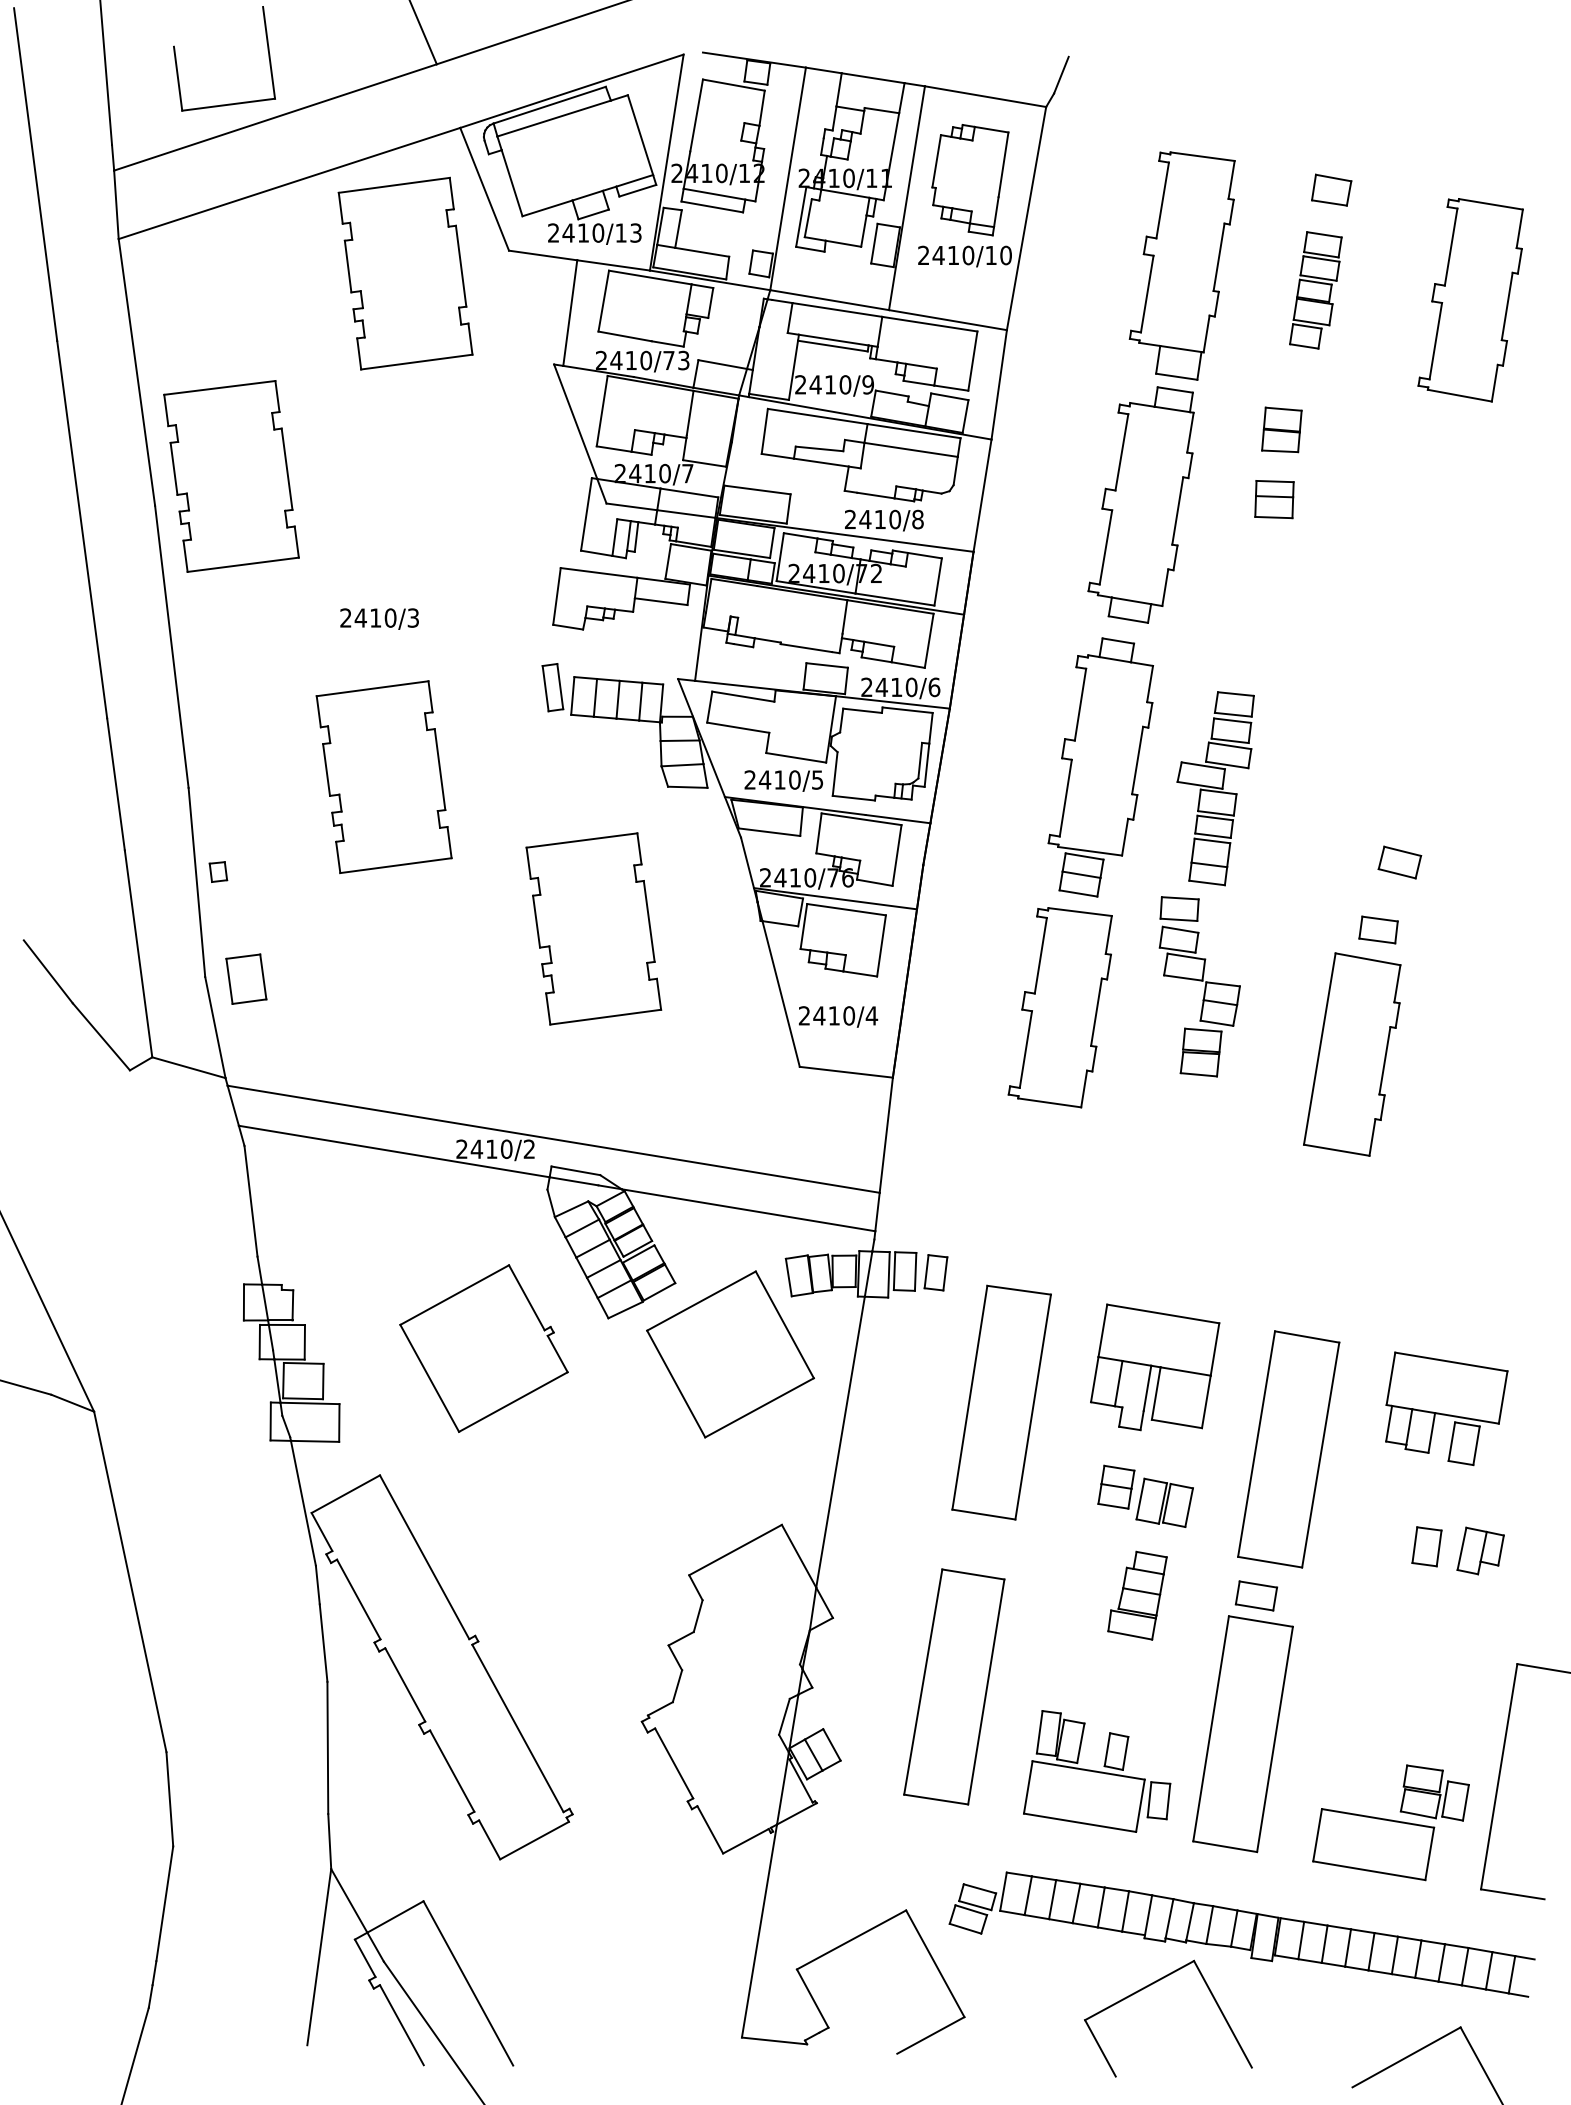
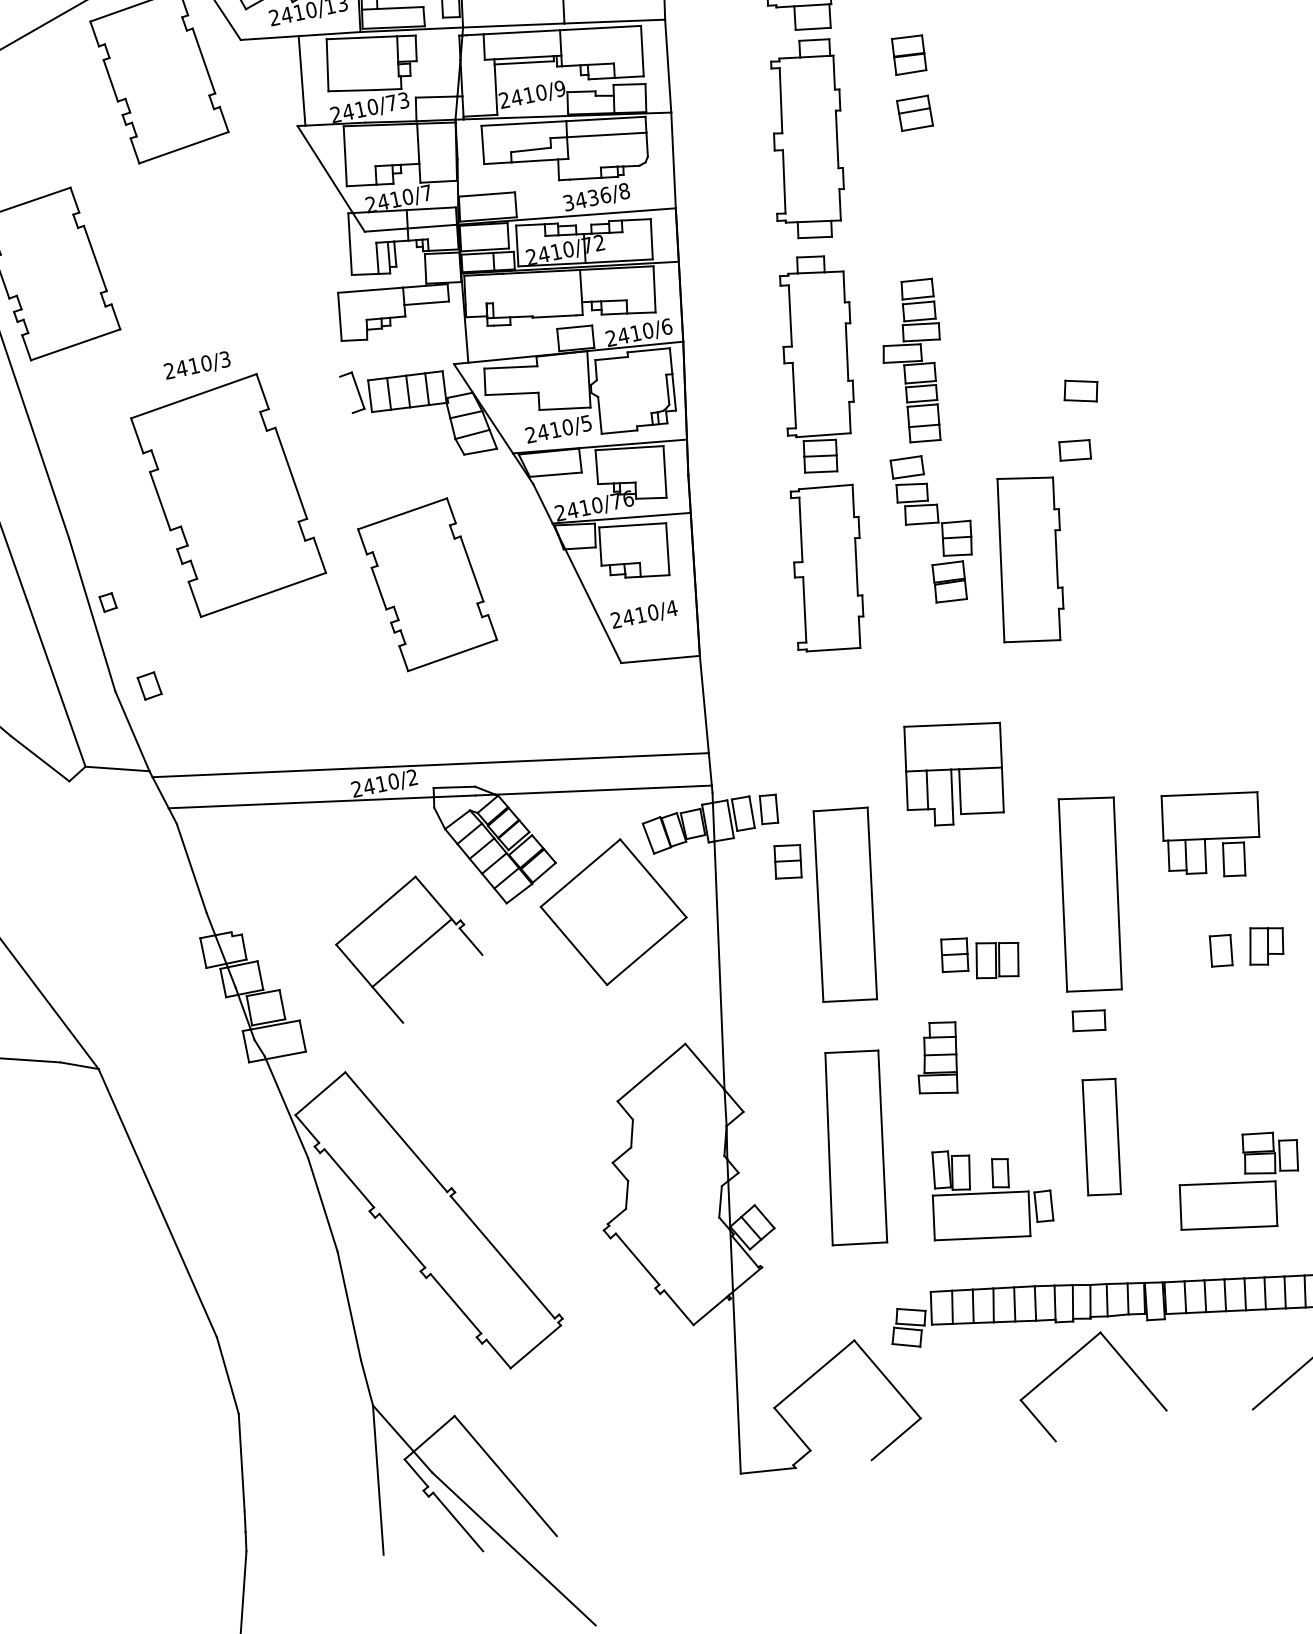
text: (873, 519) -> (587, 198), 2410/8 -> 3436/8
line: (545, 688) -> (346, 394), removed
part: (383, 777) -> (228, 496), size x1.4
part: (246, 978) -> (149, 685), size x0.6
part: (1352, 1054) -> (1028, 559), moved
part: (945, 1337) -> (788, 861), added
part: (1155, 1367) -> (954, 770), moved
line: (513, 1401) -> (412, 952), moved
part: (1137, 1595) -> (937, 1058), moved
part: (1242, 1734) -> (1101, 1137), size x0.6

